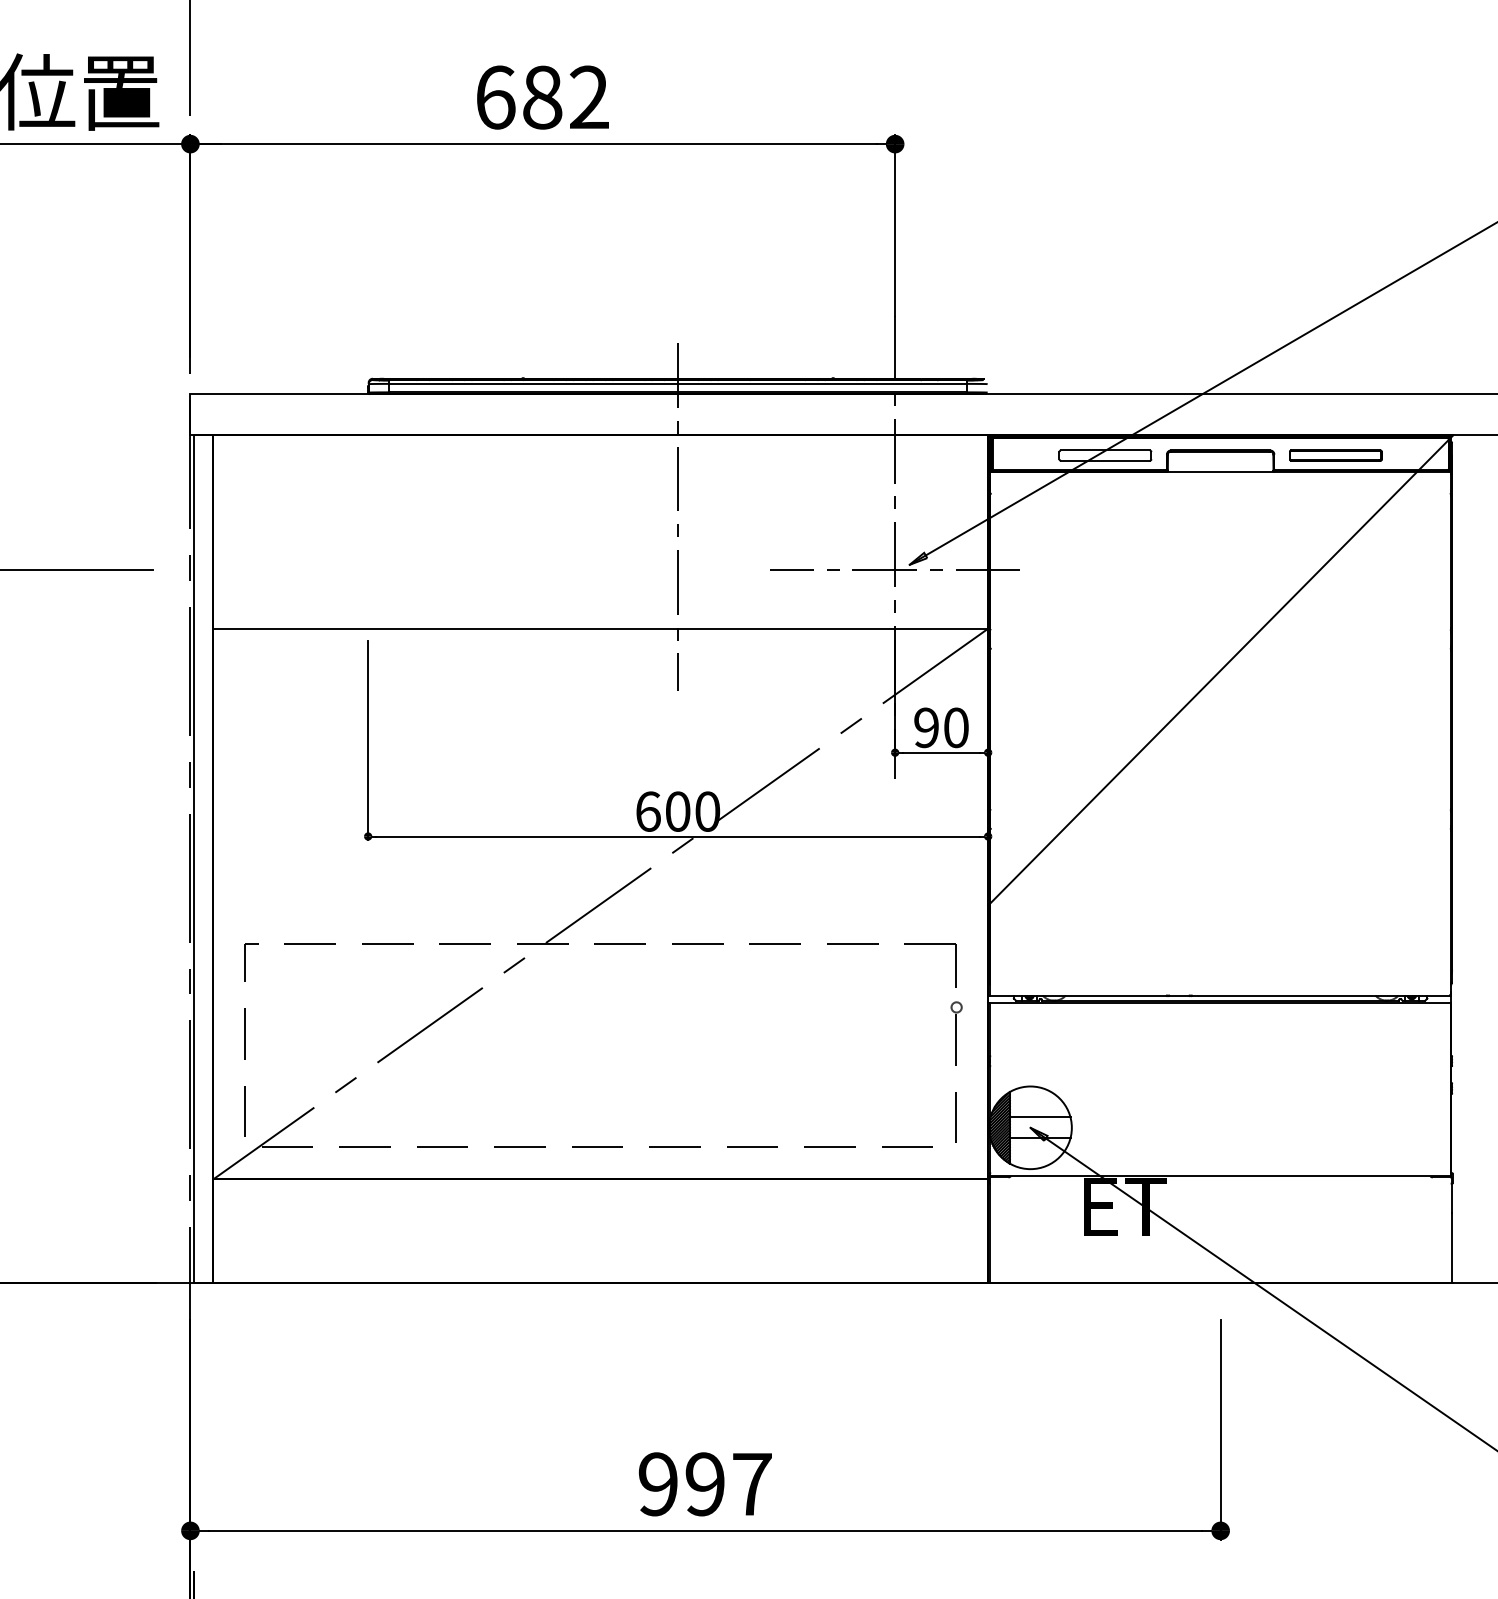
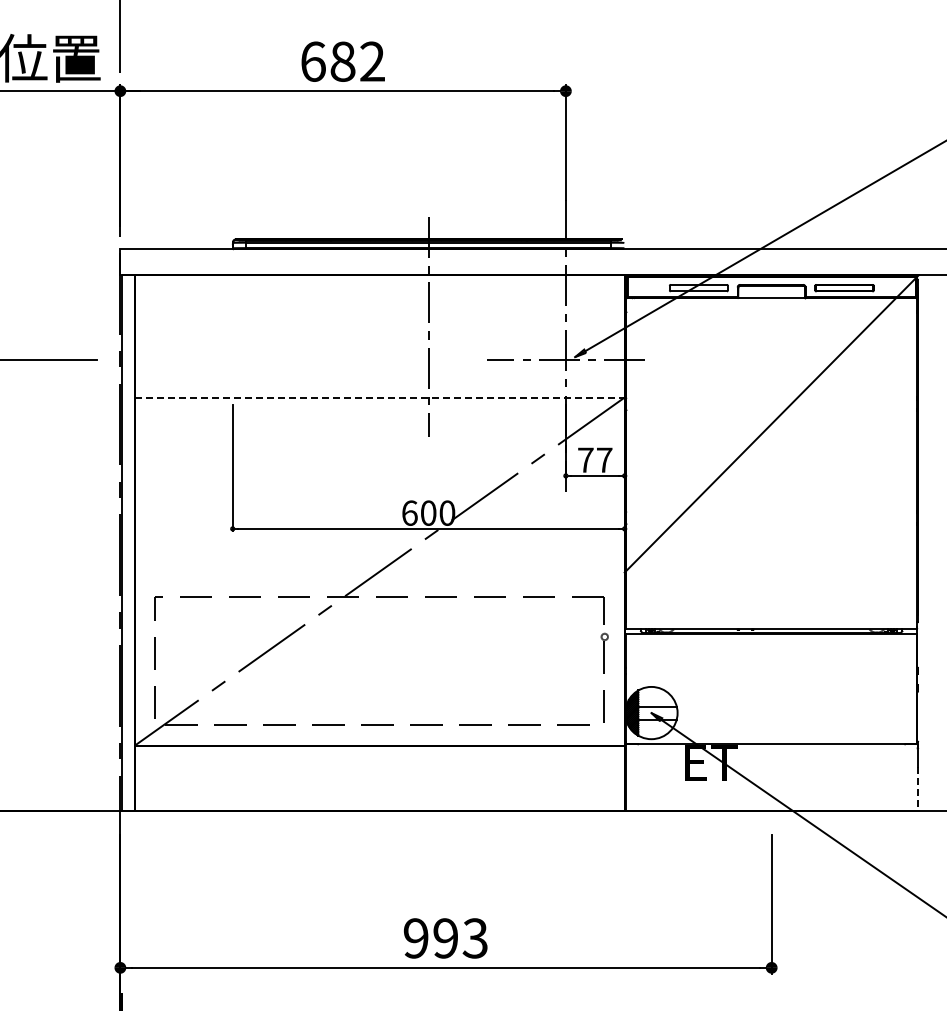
line: (600, 628) -> (379, 397), solid -> dashed
text: (941, 726) -> (595, 459), 90 -> 77
line: (1451, 1248) -> (917, 789), solid -> dashed
text: (750, 1484) -> (474, 938), 997 -> 993

